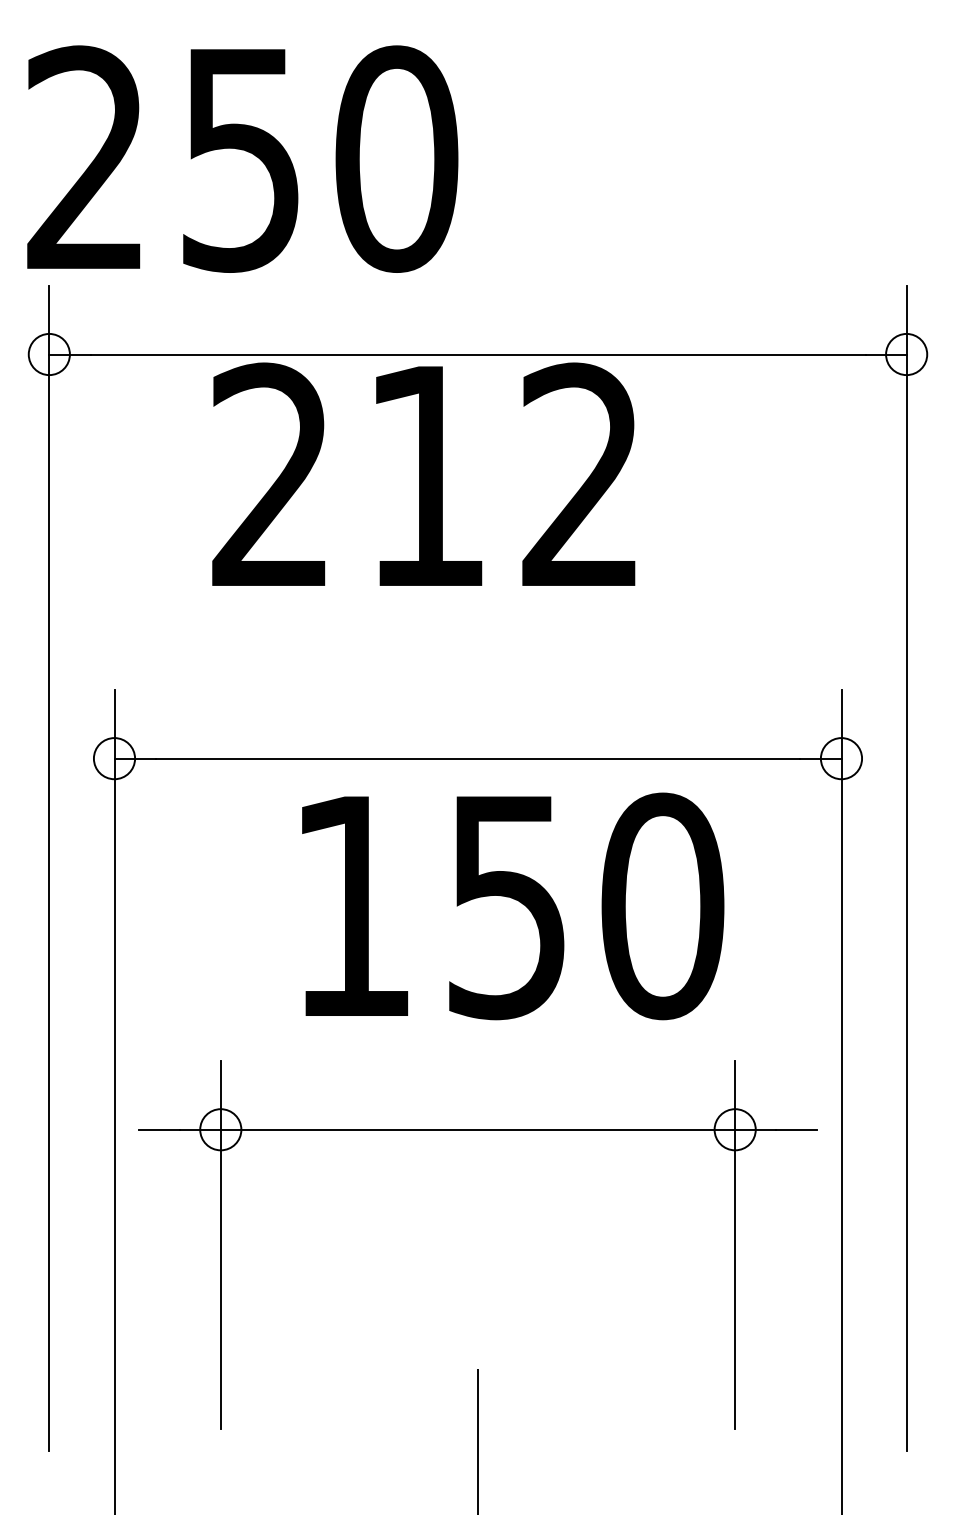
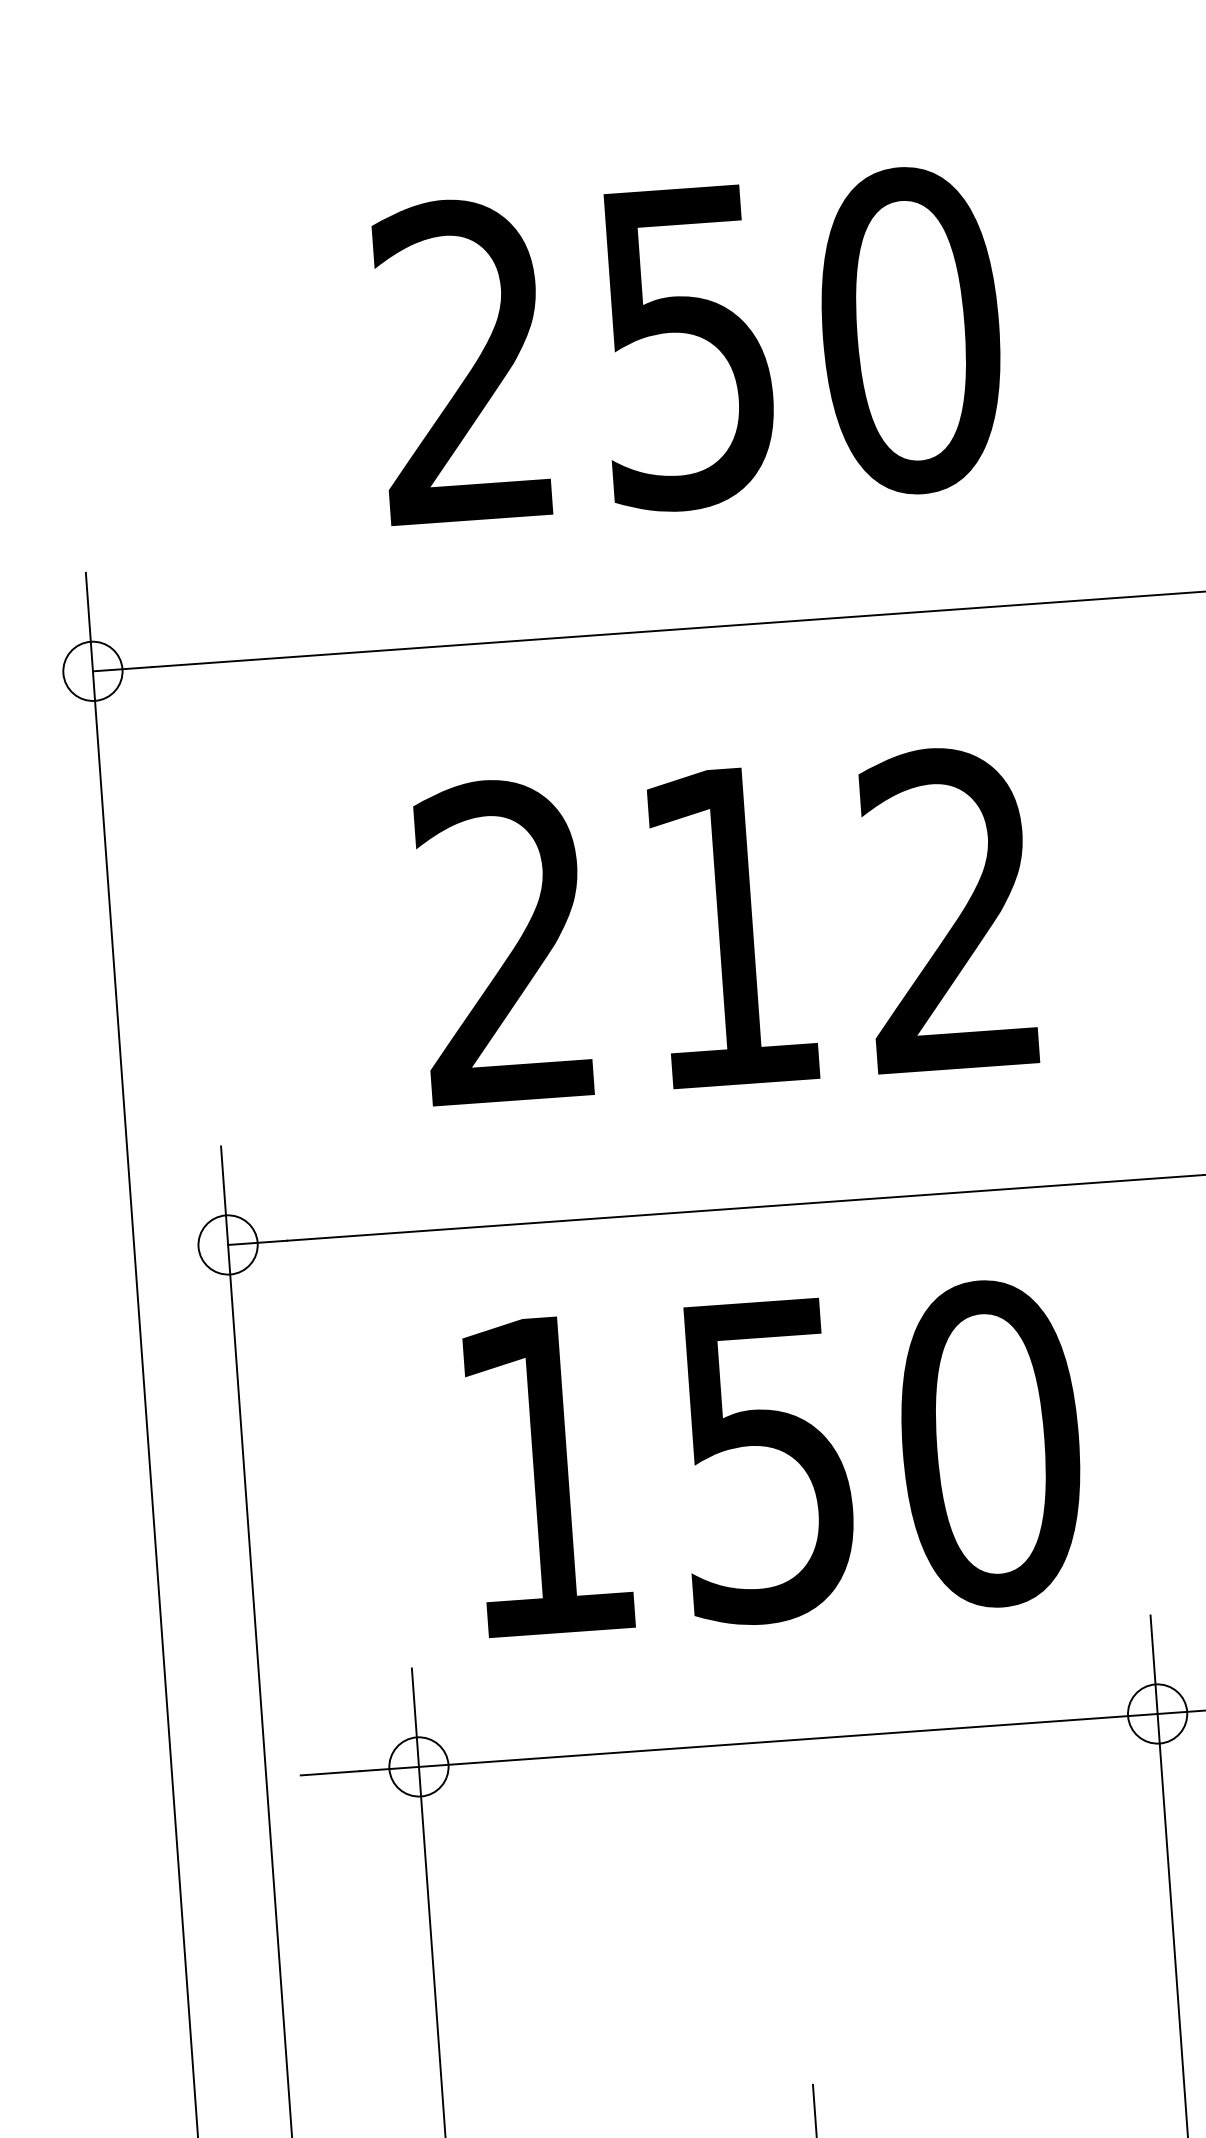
text: (242, 158) -> (689, 345), moved
text: (423, 473) -> (724, 923), moved
text: (513, 906) -> (776, 1459), moved

